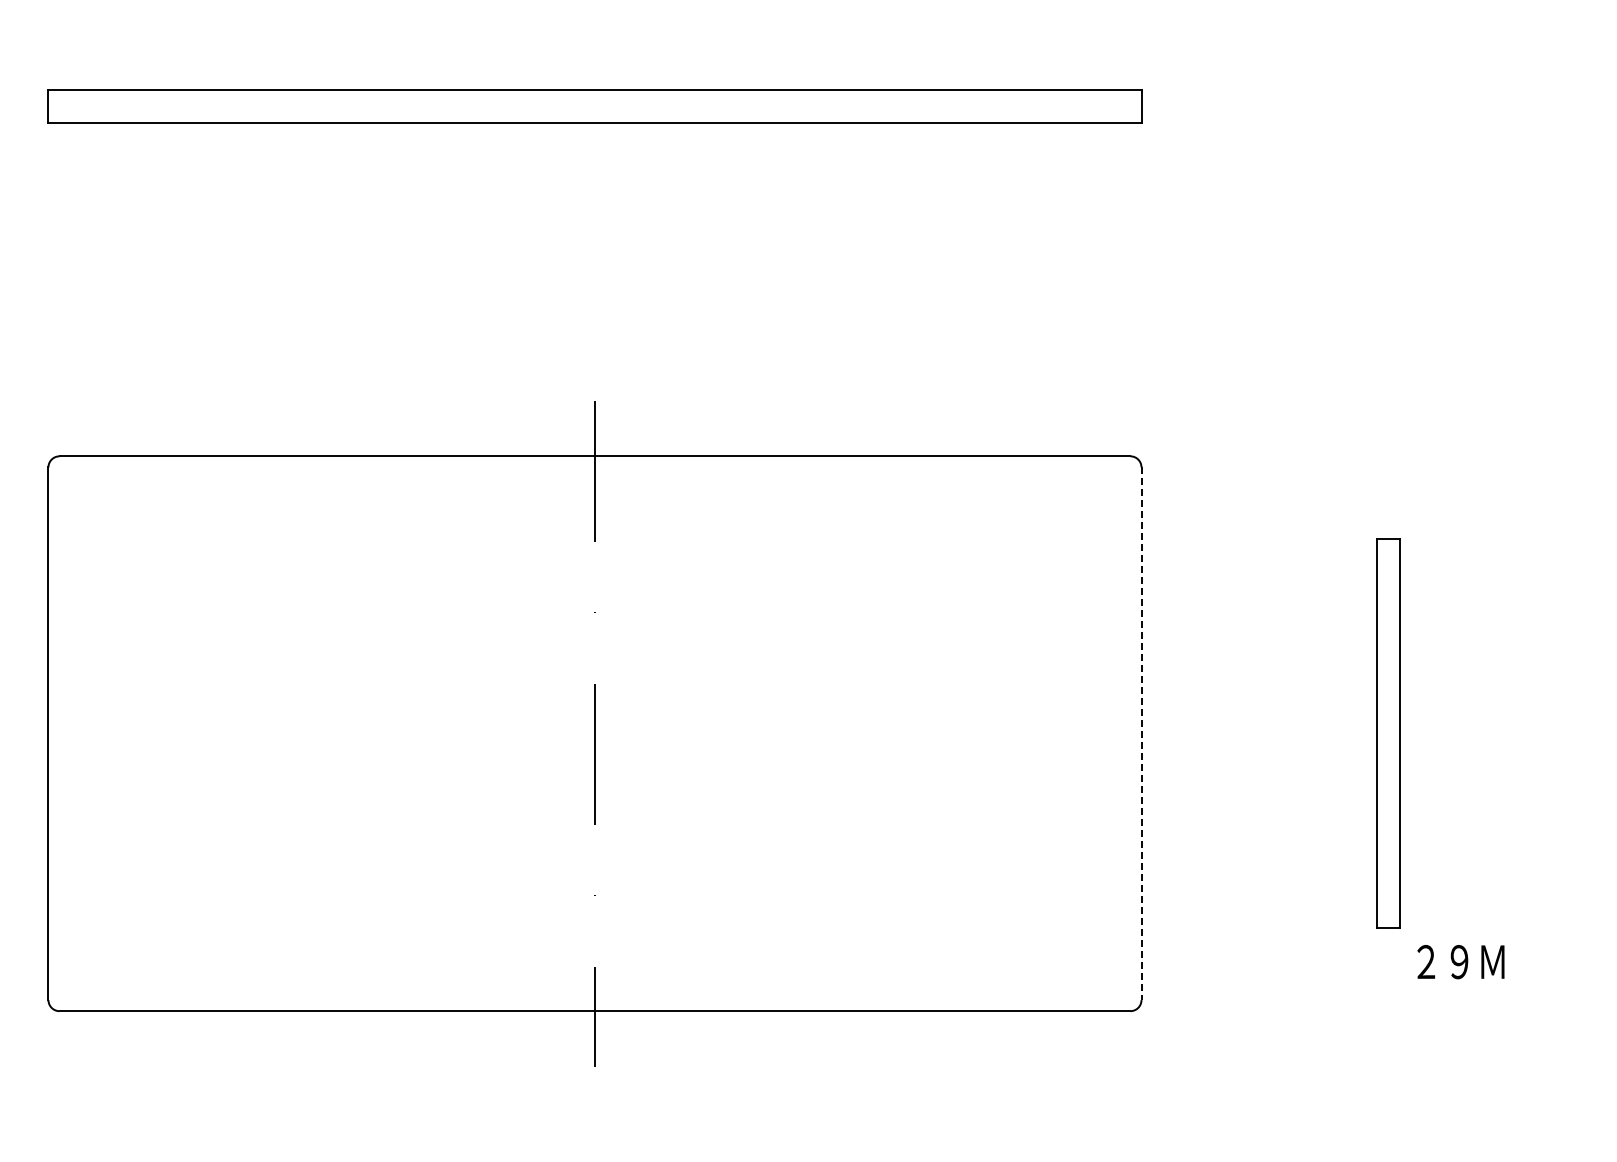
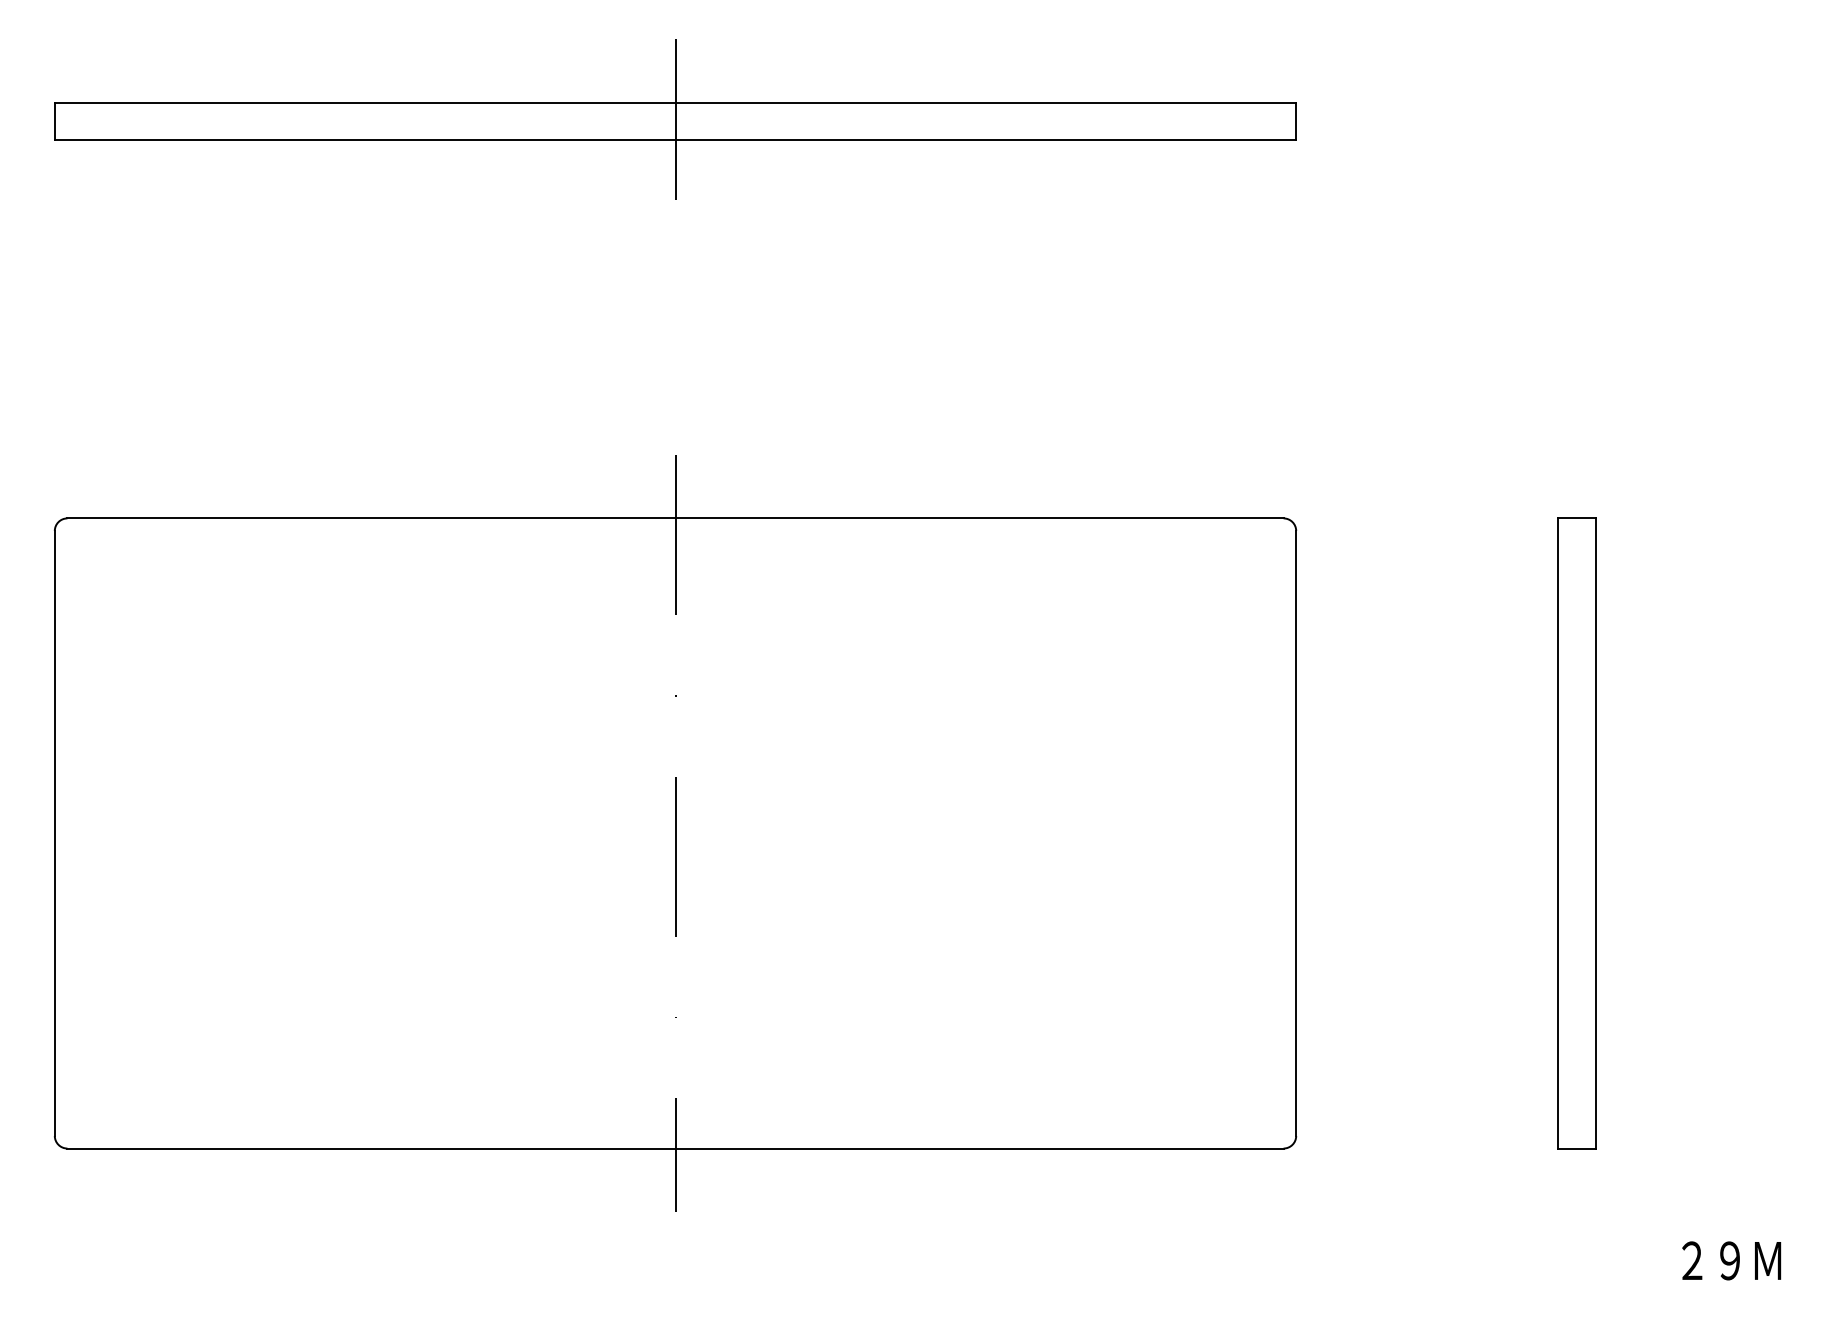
line: (594, 106) -> (674, 121), added
part: (1388, 733) -> (1576, 833), size x1.43
line: (1141, 734) -> (1296, 834), dashed -> solid
text: (1460, 962) -> (1731, 1261), moved

